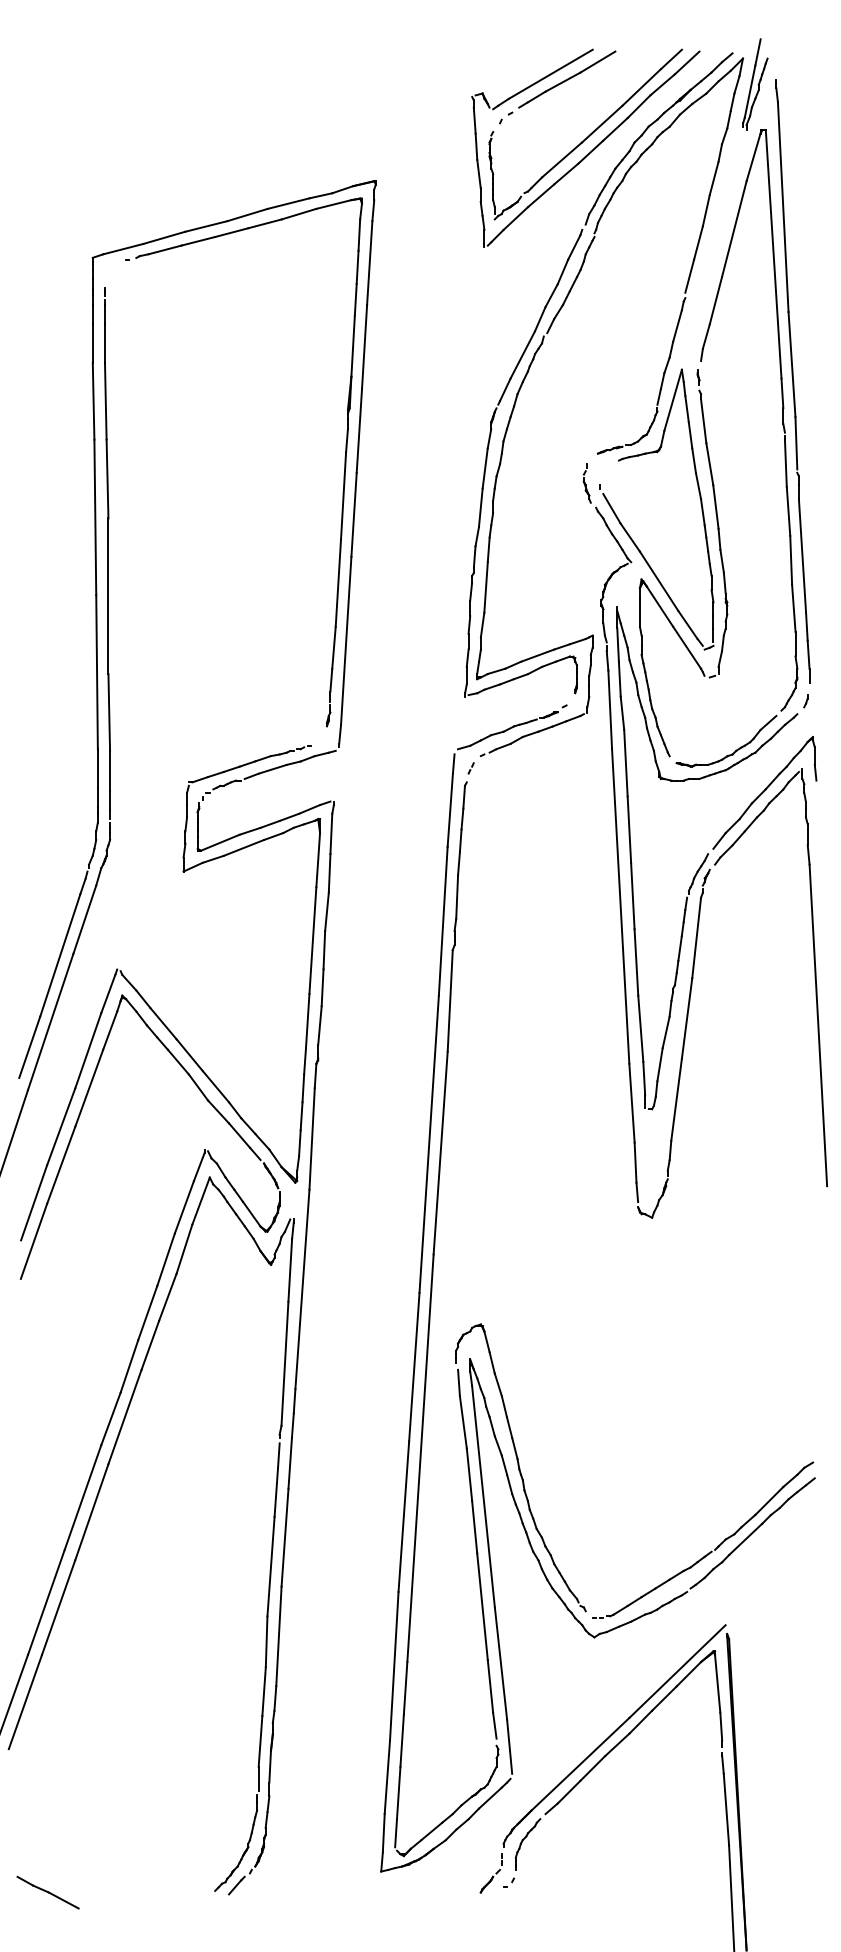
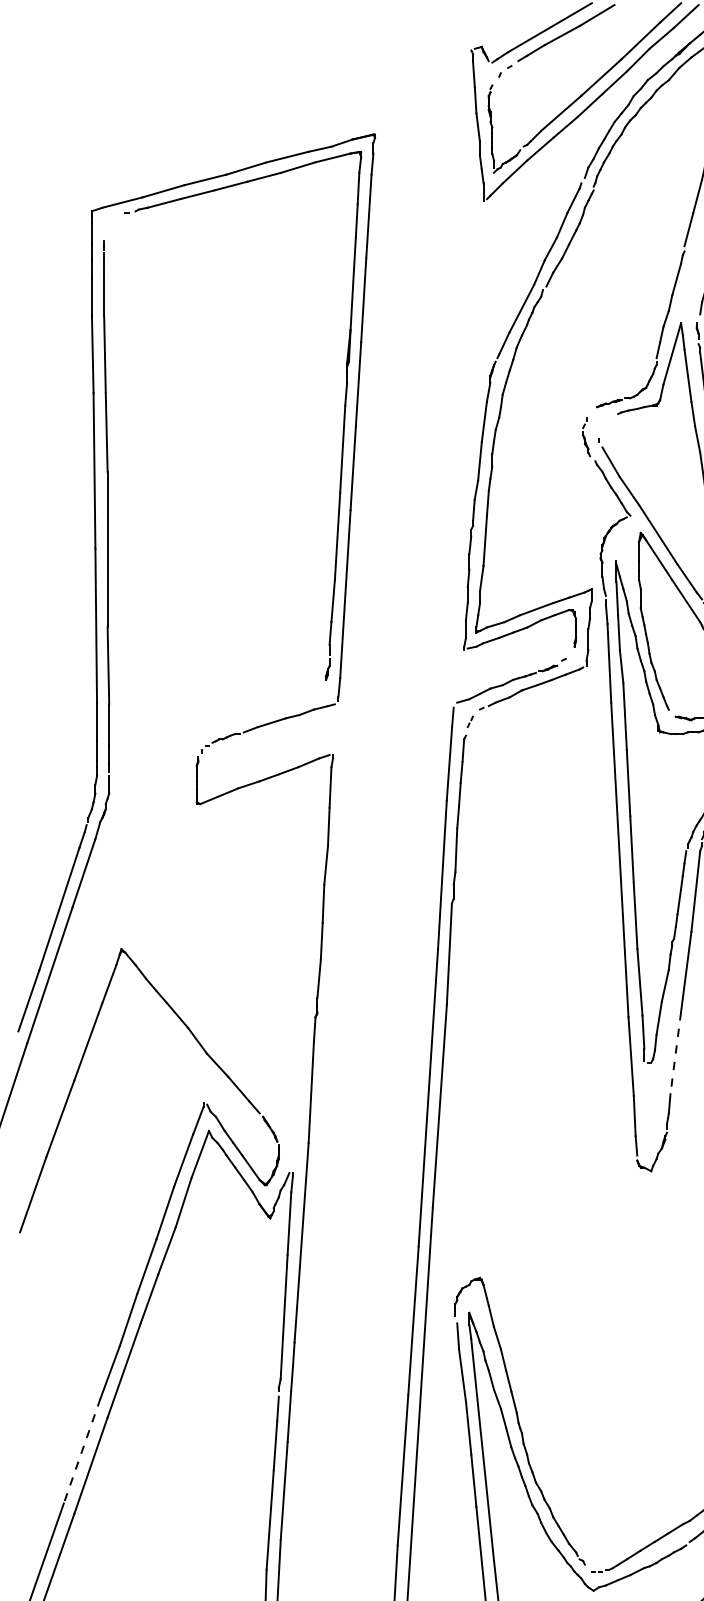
part: (152, 1008) -> (151, 961), removed
line: (676, 1100) -> (675, 1053), solid -> dashed
line: (83, 1497) -> (82, 1450), solid -> dashed

